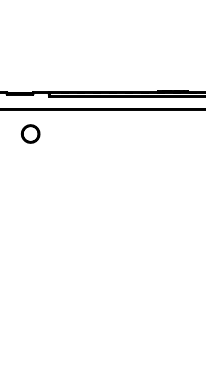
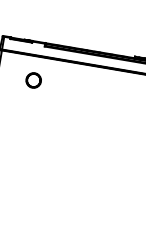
part: (30, 133) -> (33, 80), moved

